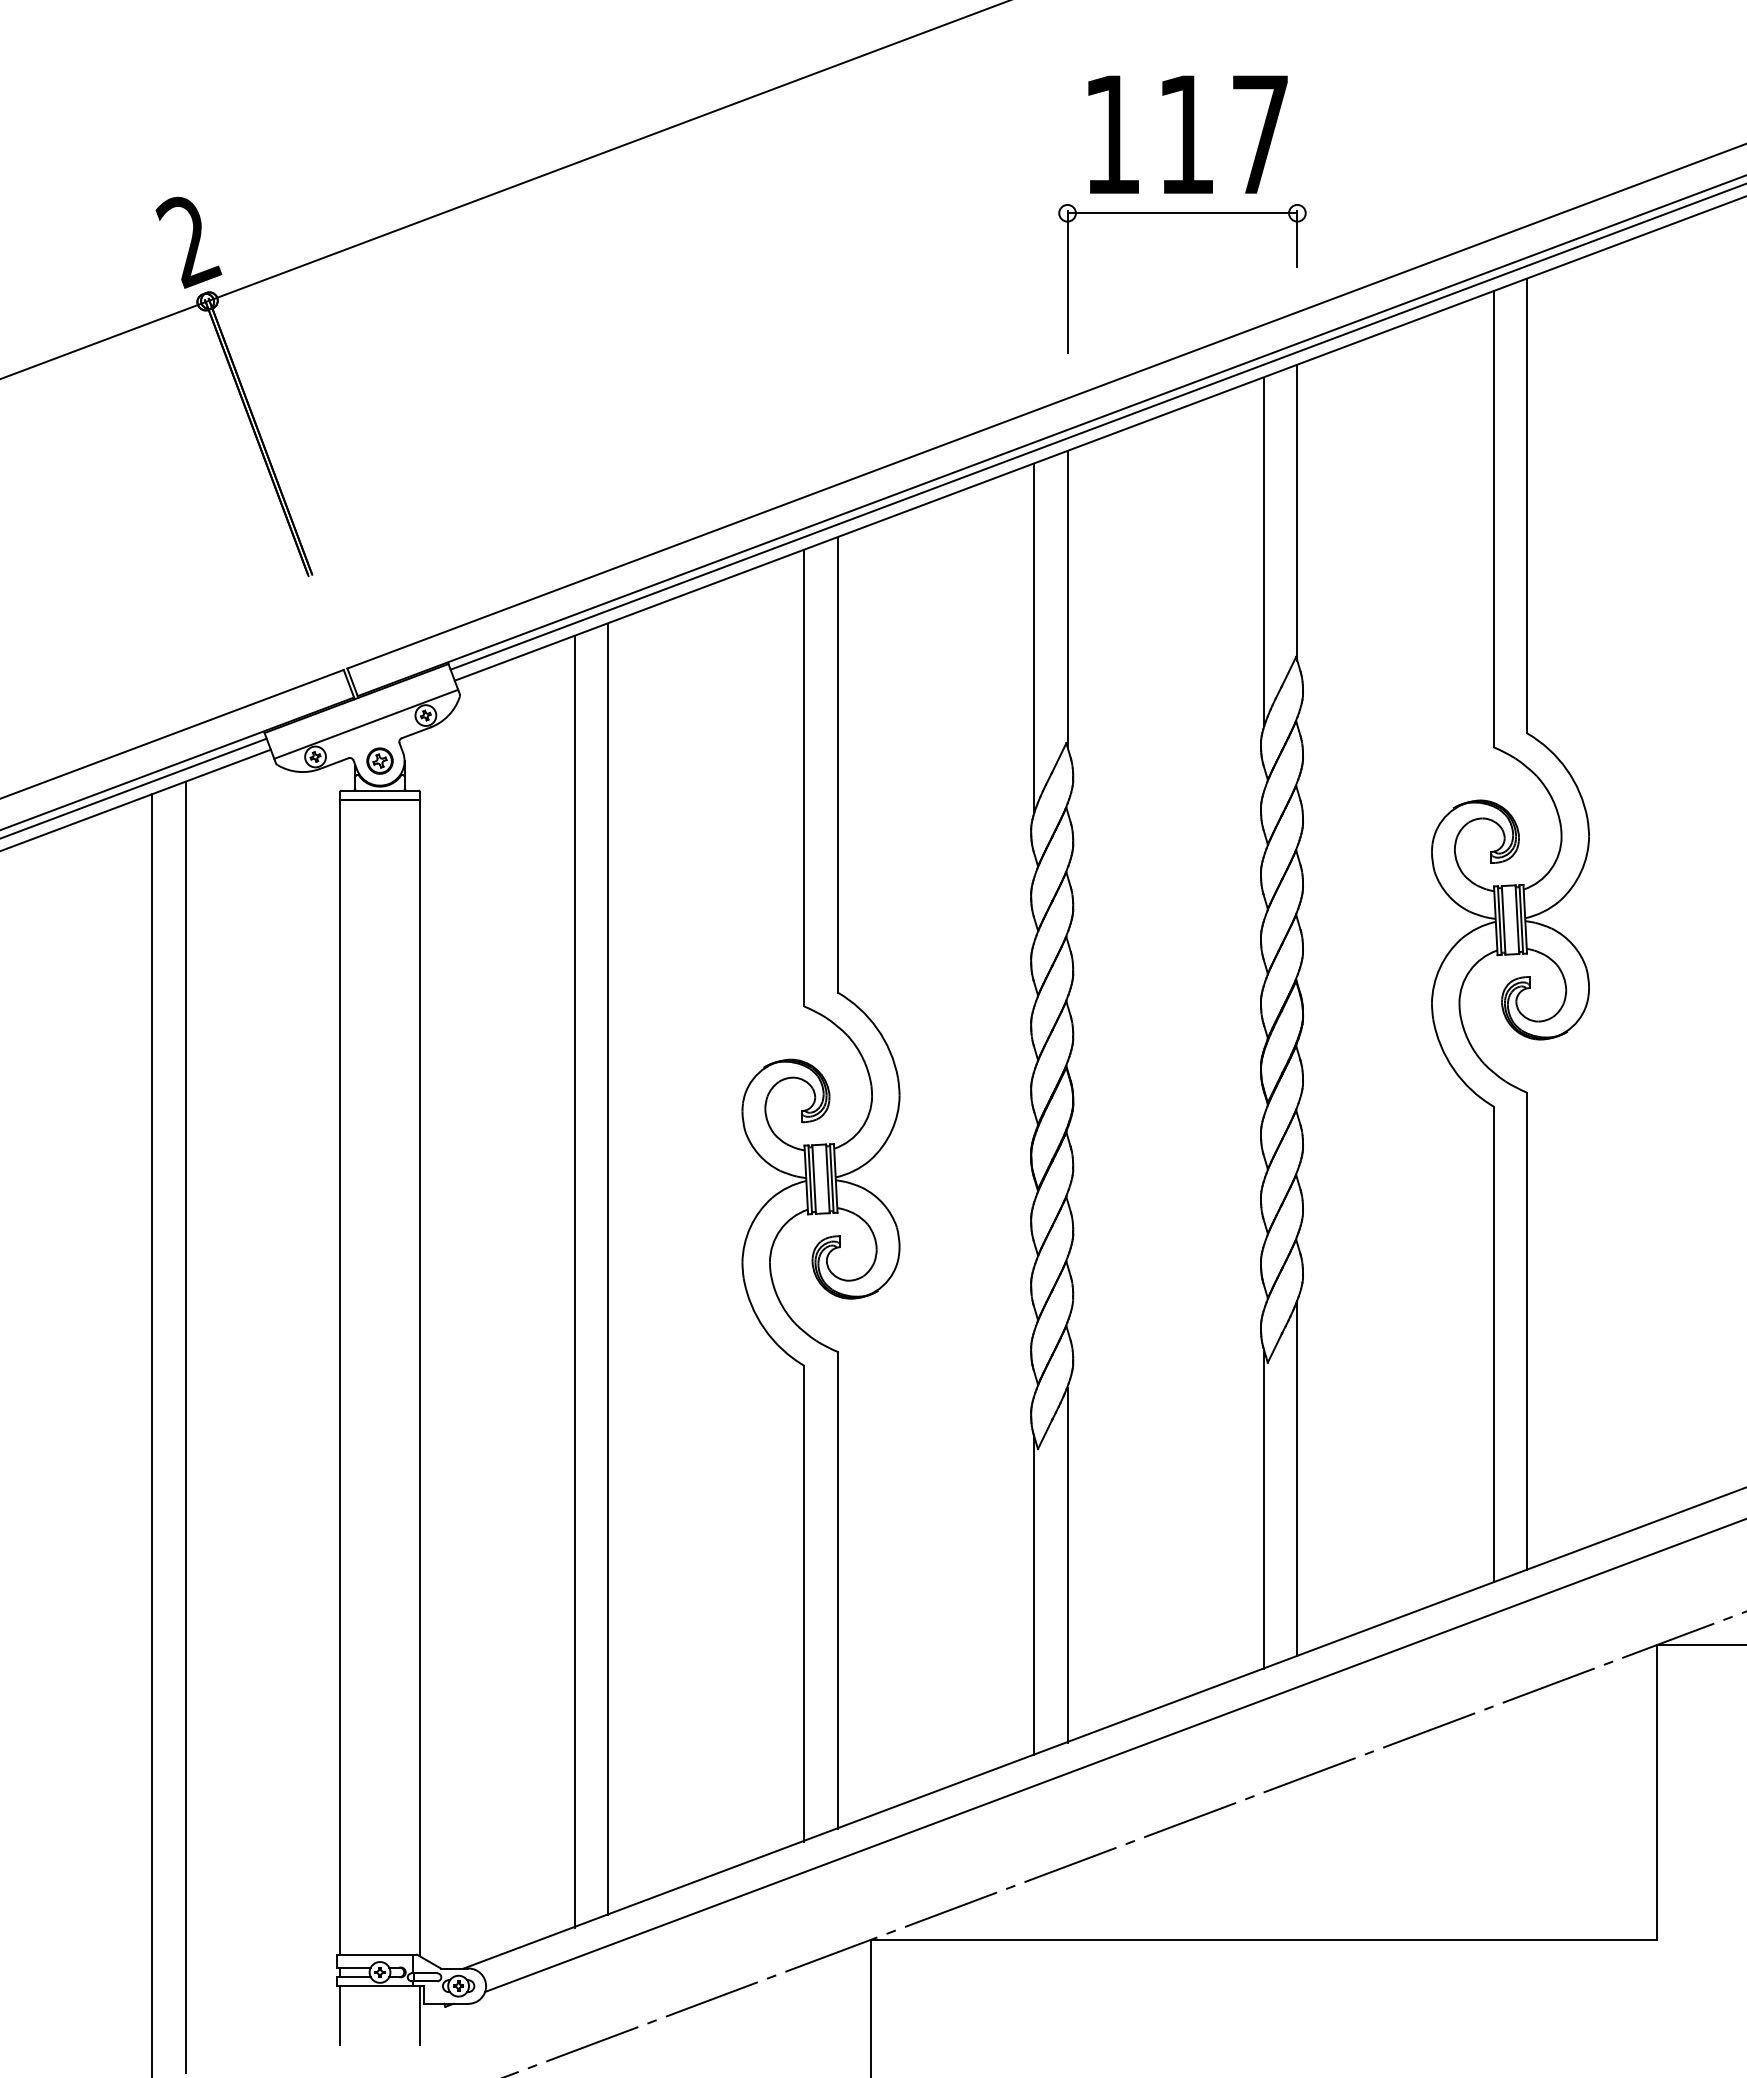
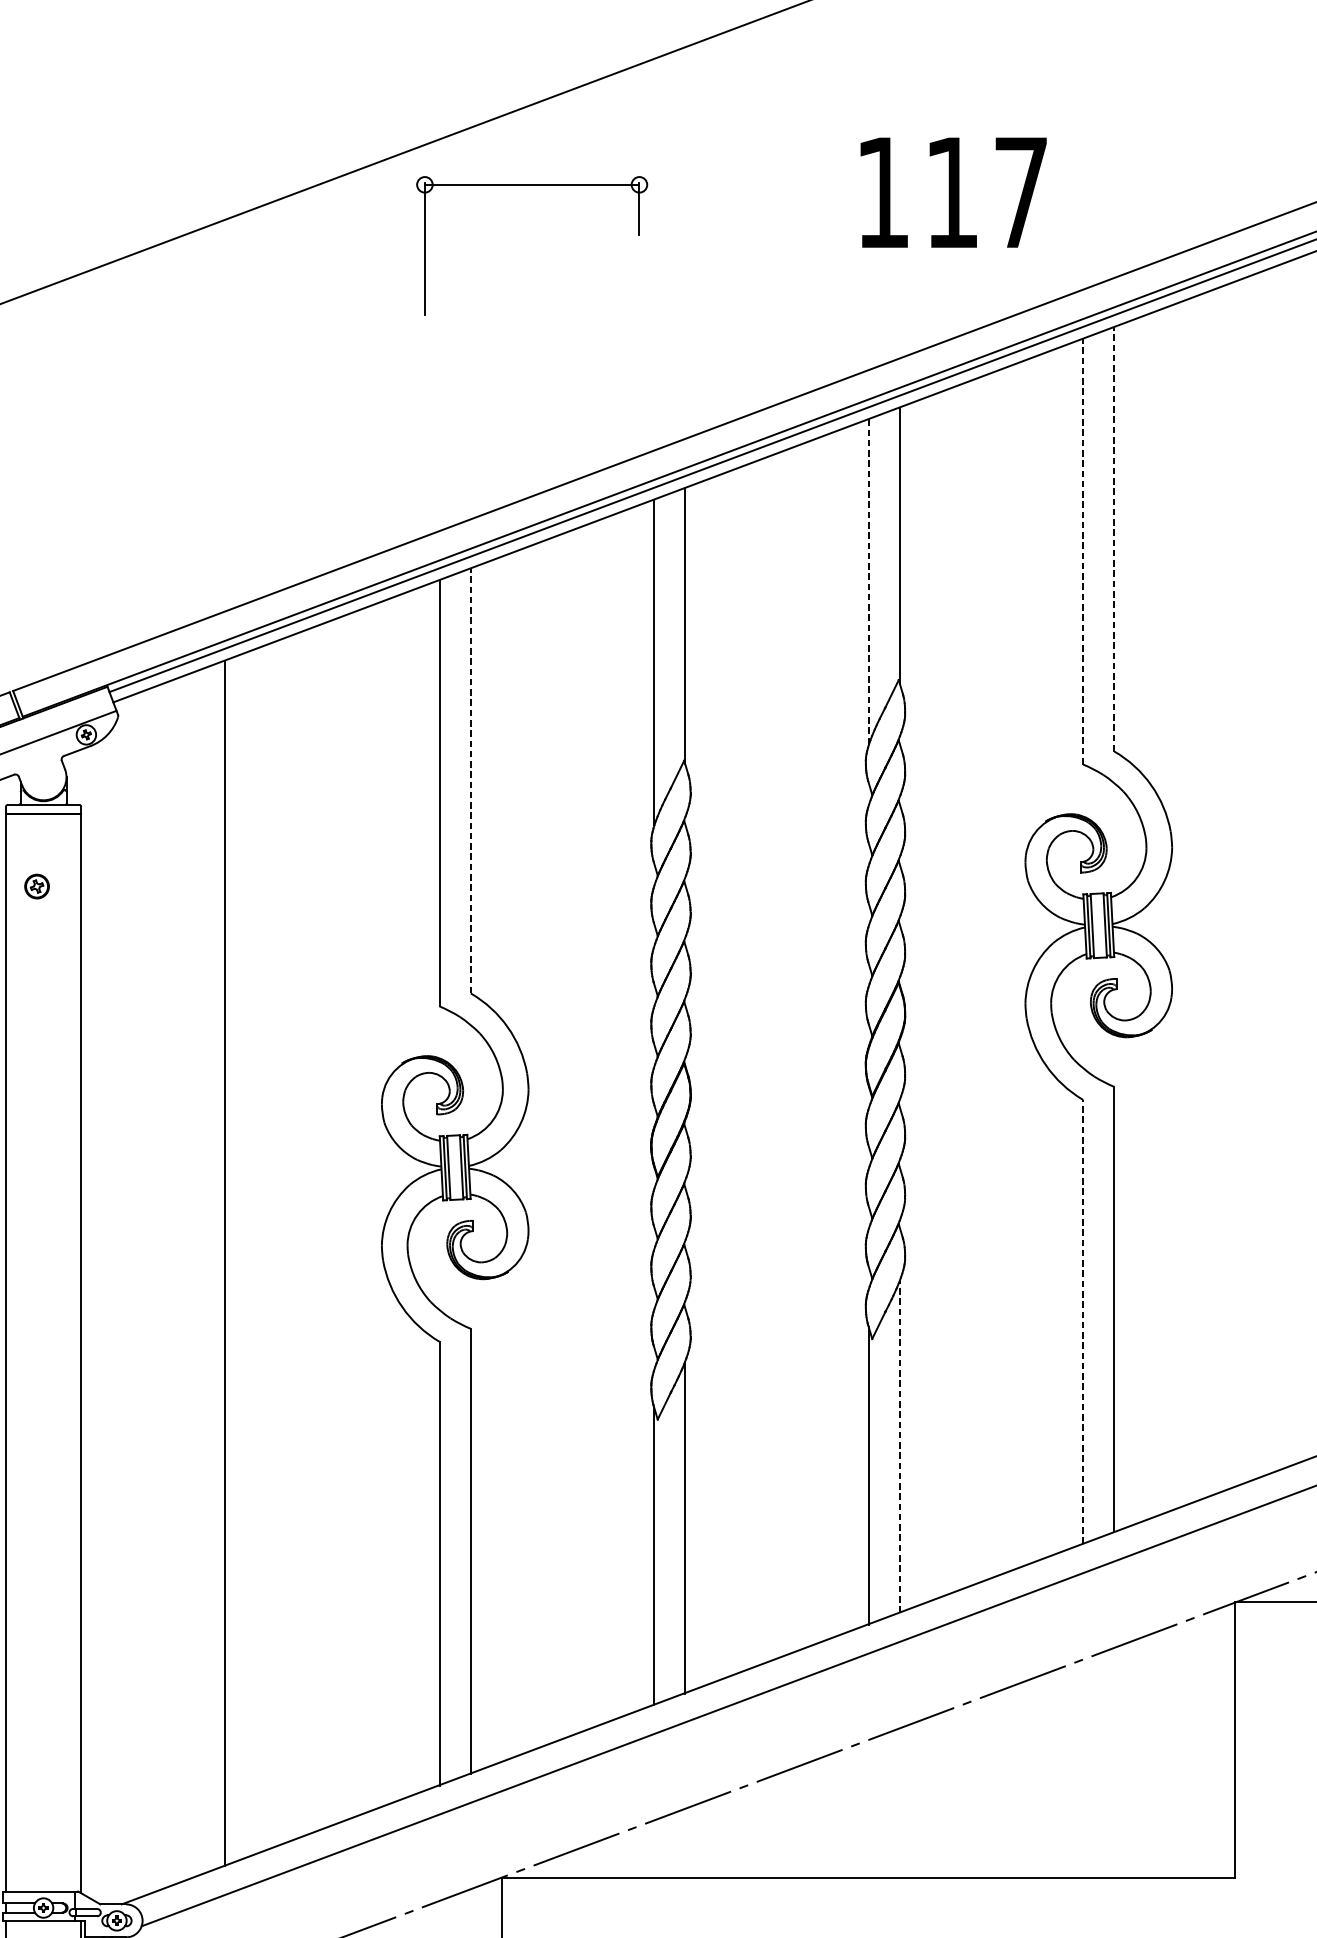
text: (1187, 134) -> (953, 192), moved
part: (1182, 213) -> (532, 185), moved
line: (1527, 505) -> (1114, 538), solid -> dashed
line: (1493, 518) -> (1082, 550), solid -> dashed
line: (1264, 551) -> (869, 581), solid -> dashed
part: (379, 760) -> (36, 886), moved
line: (837, 764) -> (470, 780), solid -> dashed
line: (607, 1269) -> (255, 1251), removed
line: (1493, 1344) -> (1082, 1321), solid -> dashed
line: (1297, 1478) -> (899, 1447), solid -> dashed

